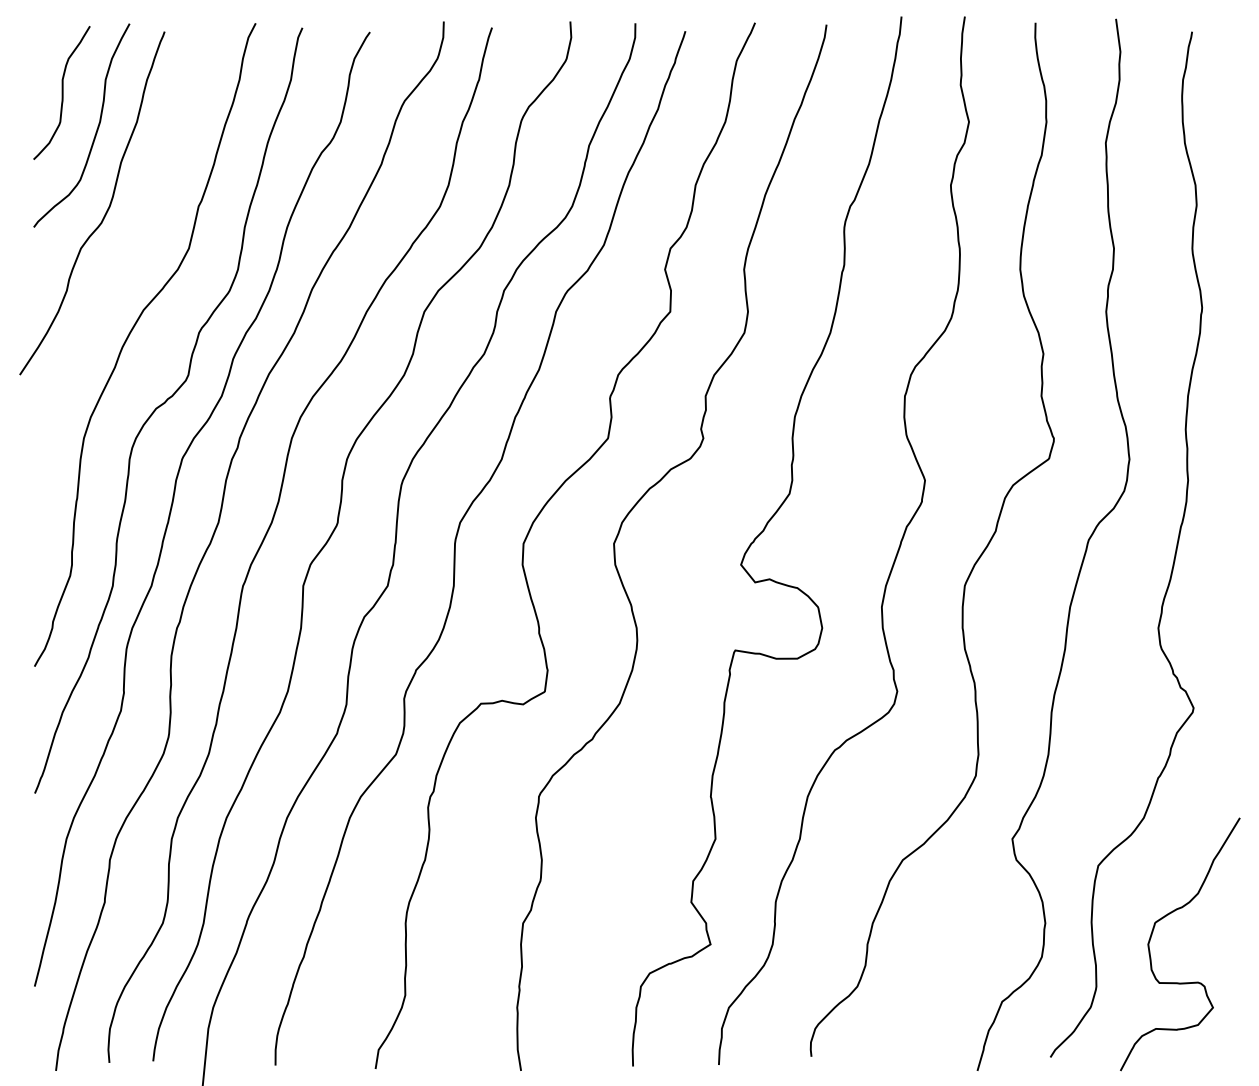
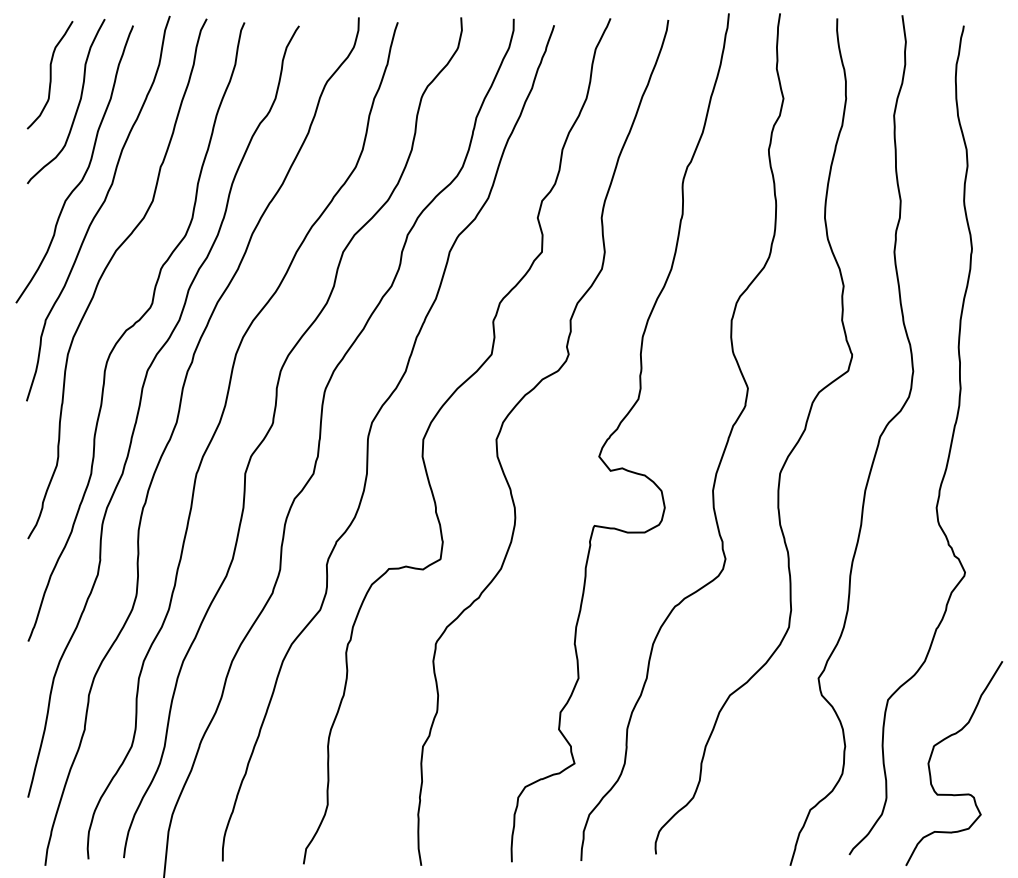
curve: (122, 257) -> (99, 208), added

